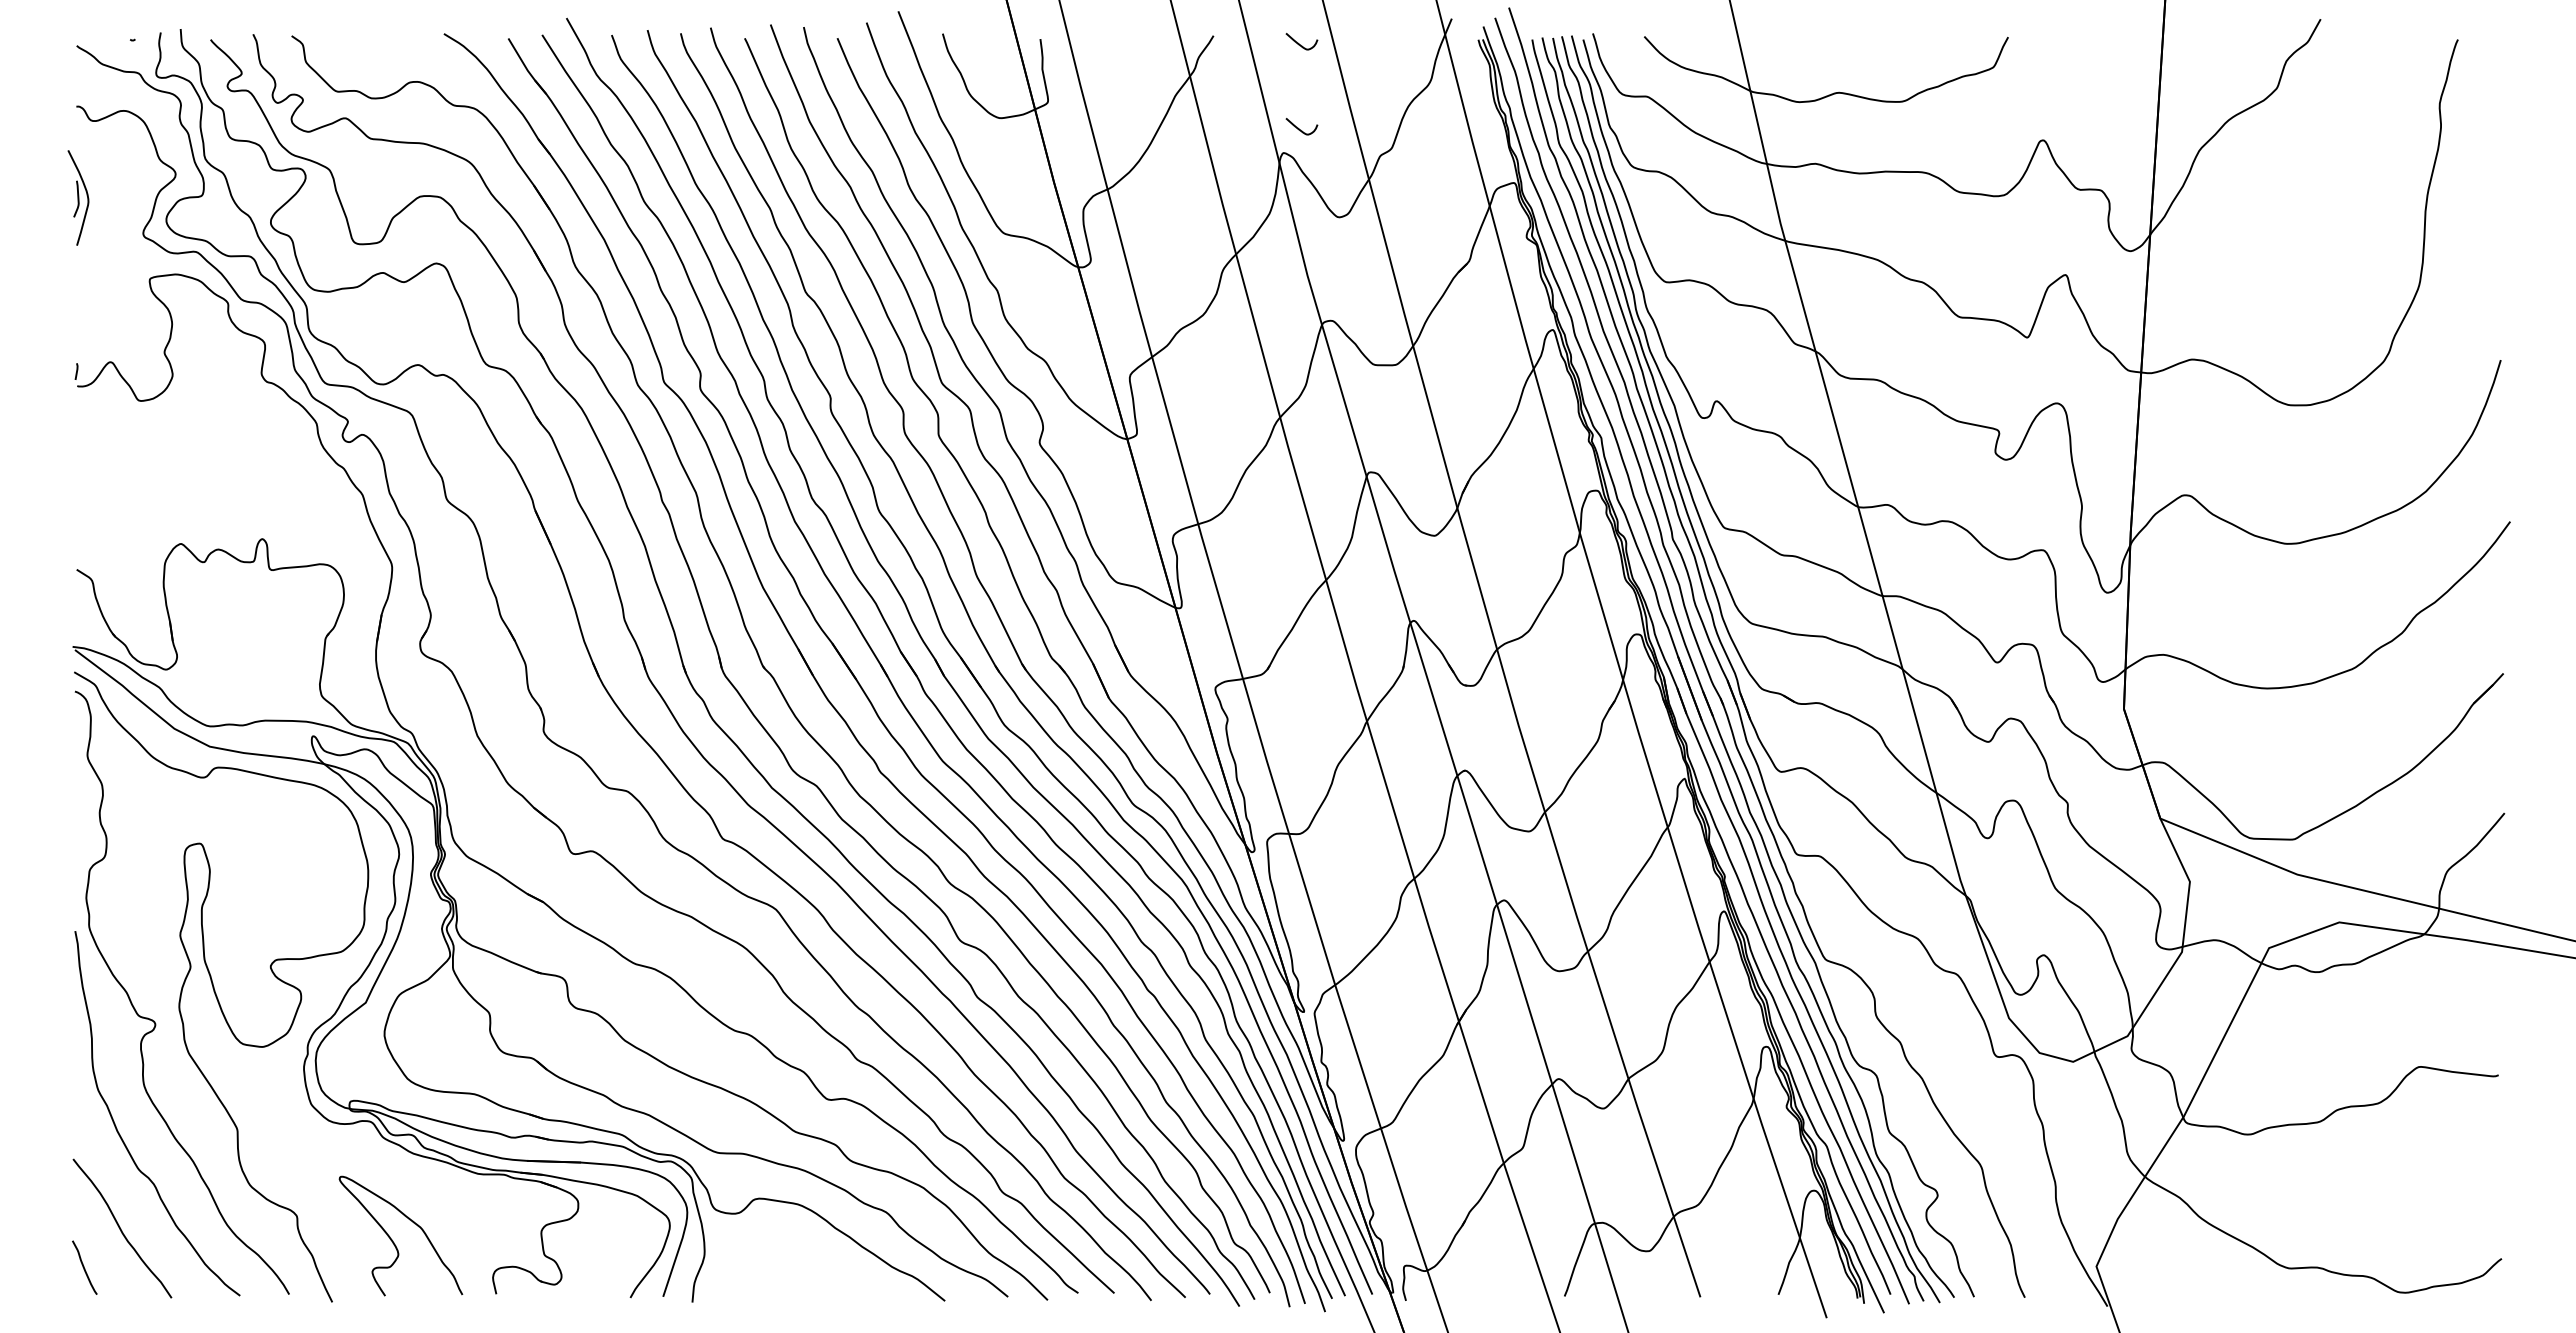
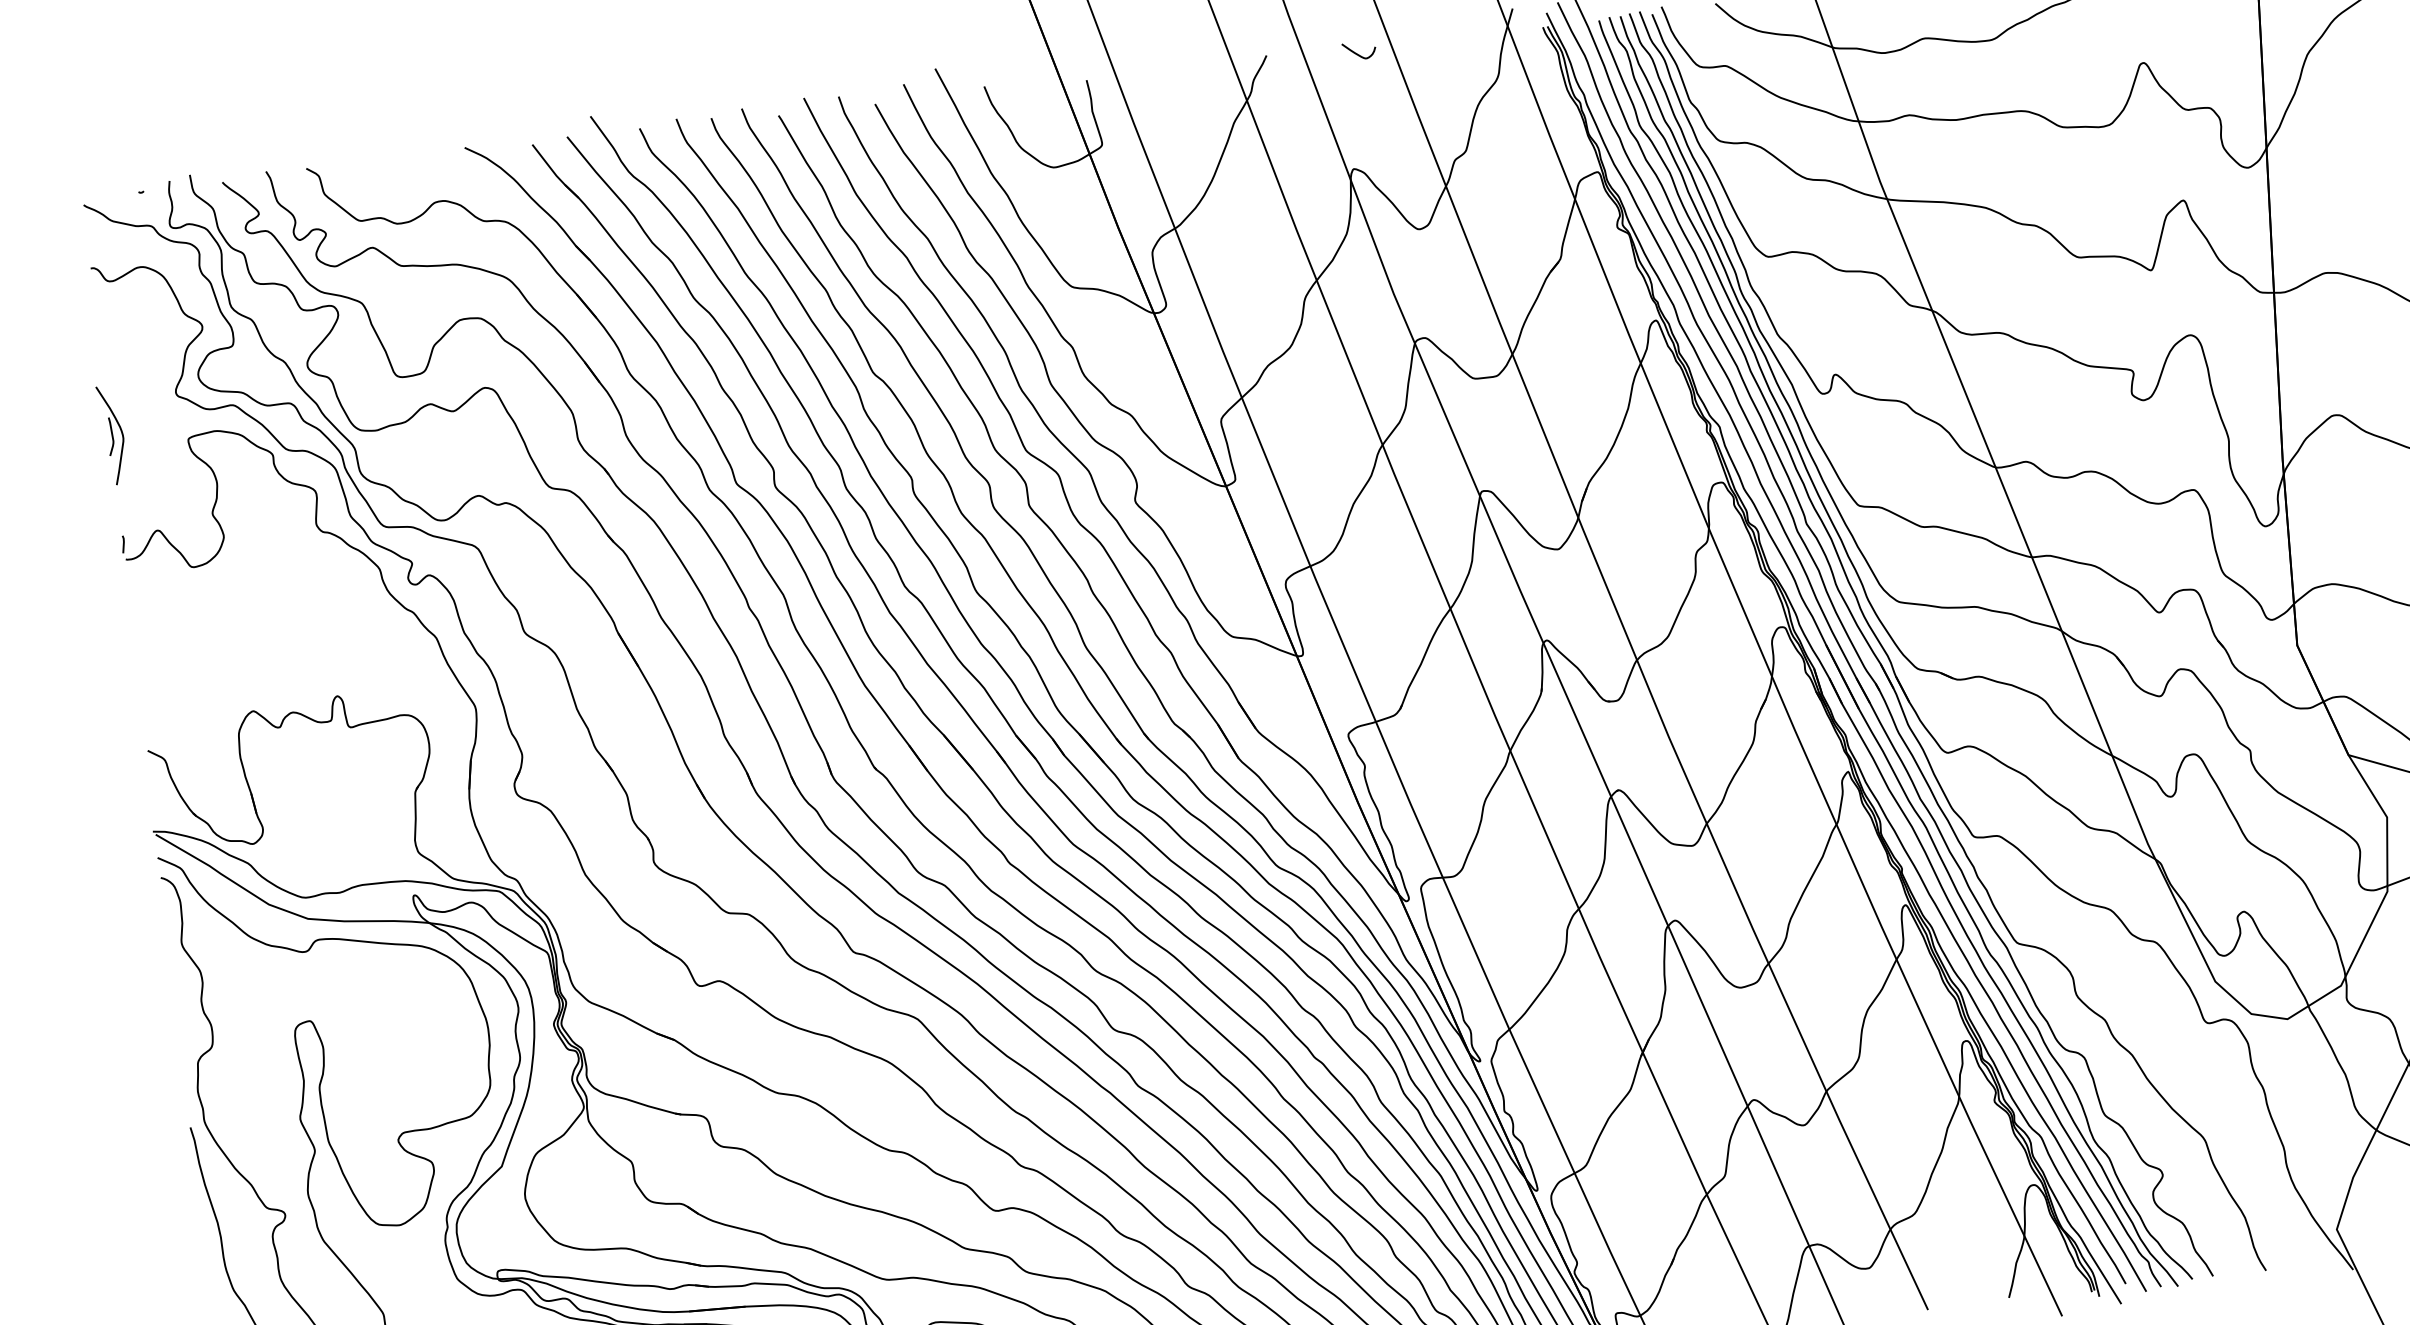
curve: (1299, 128) -> (1367, 141), removed
part: (78, 197) -> (112, 434), moved

